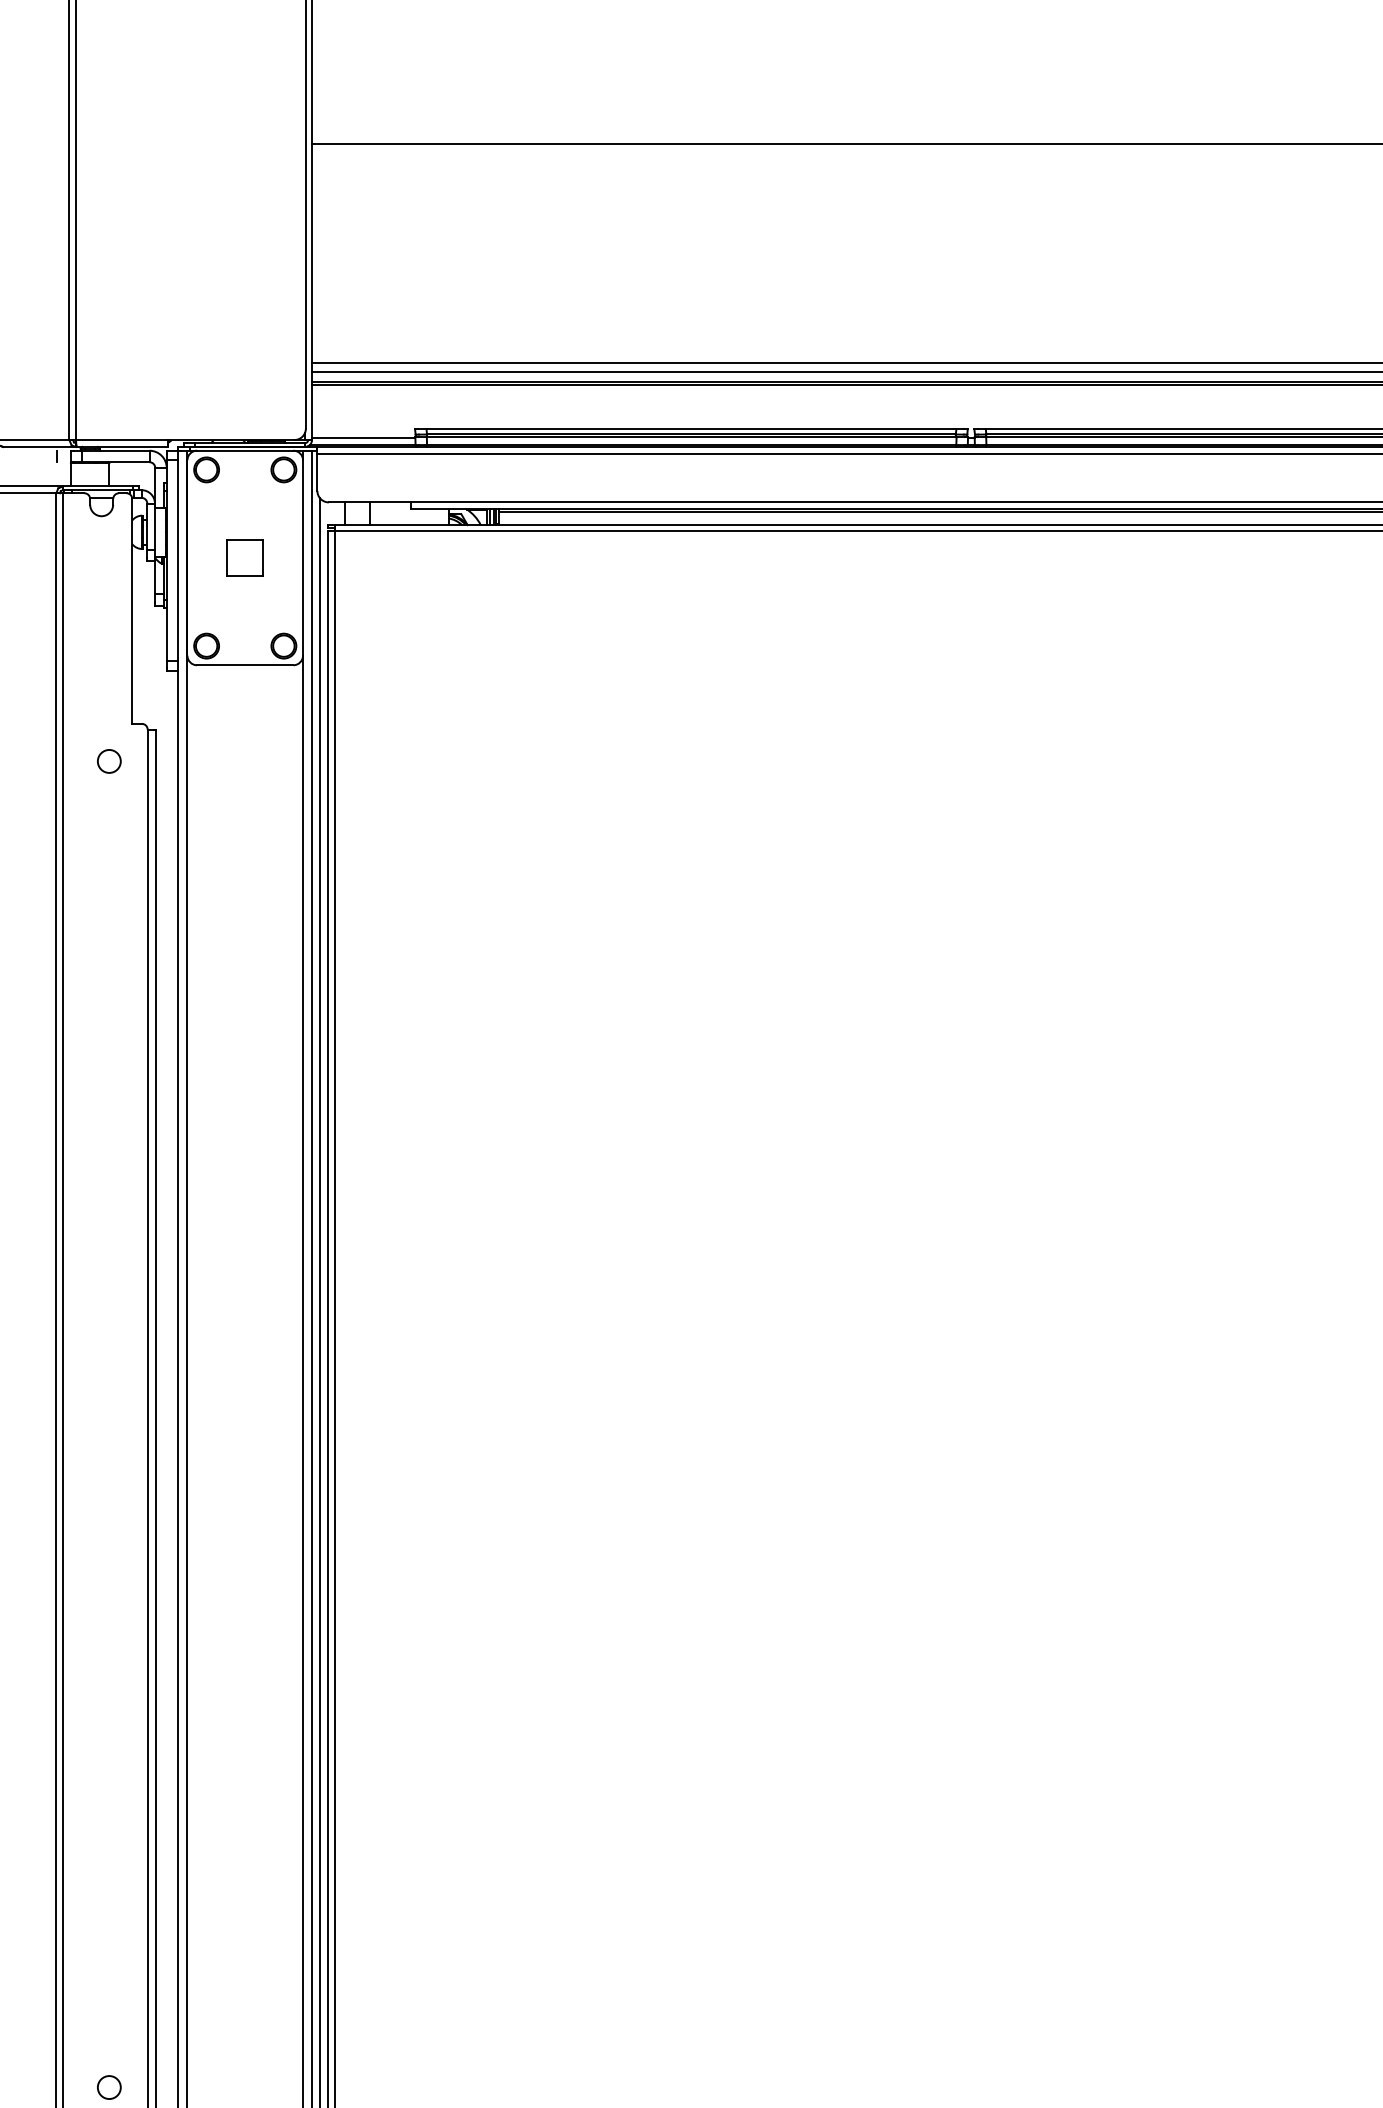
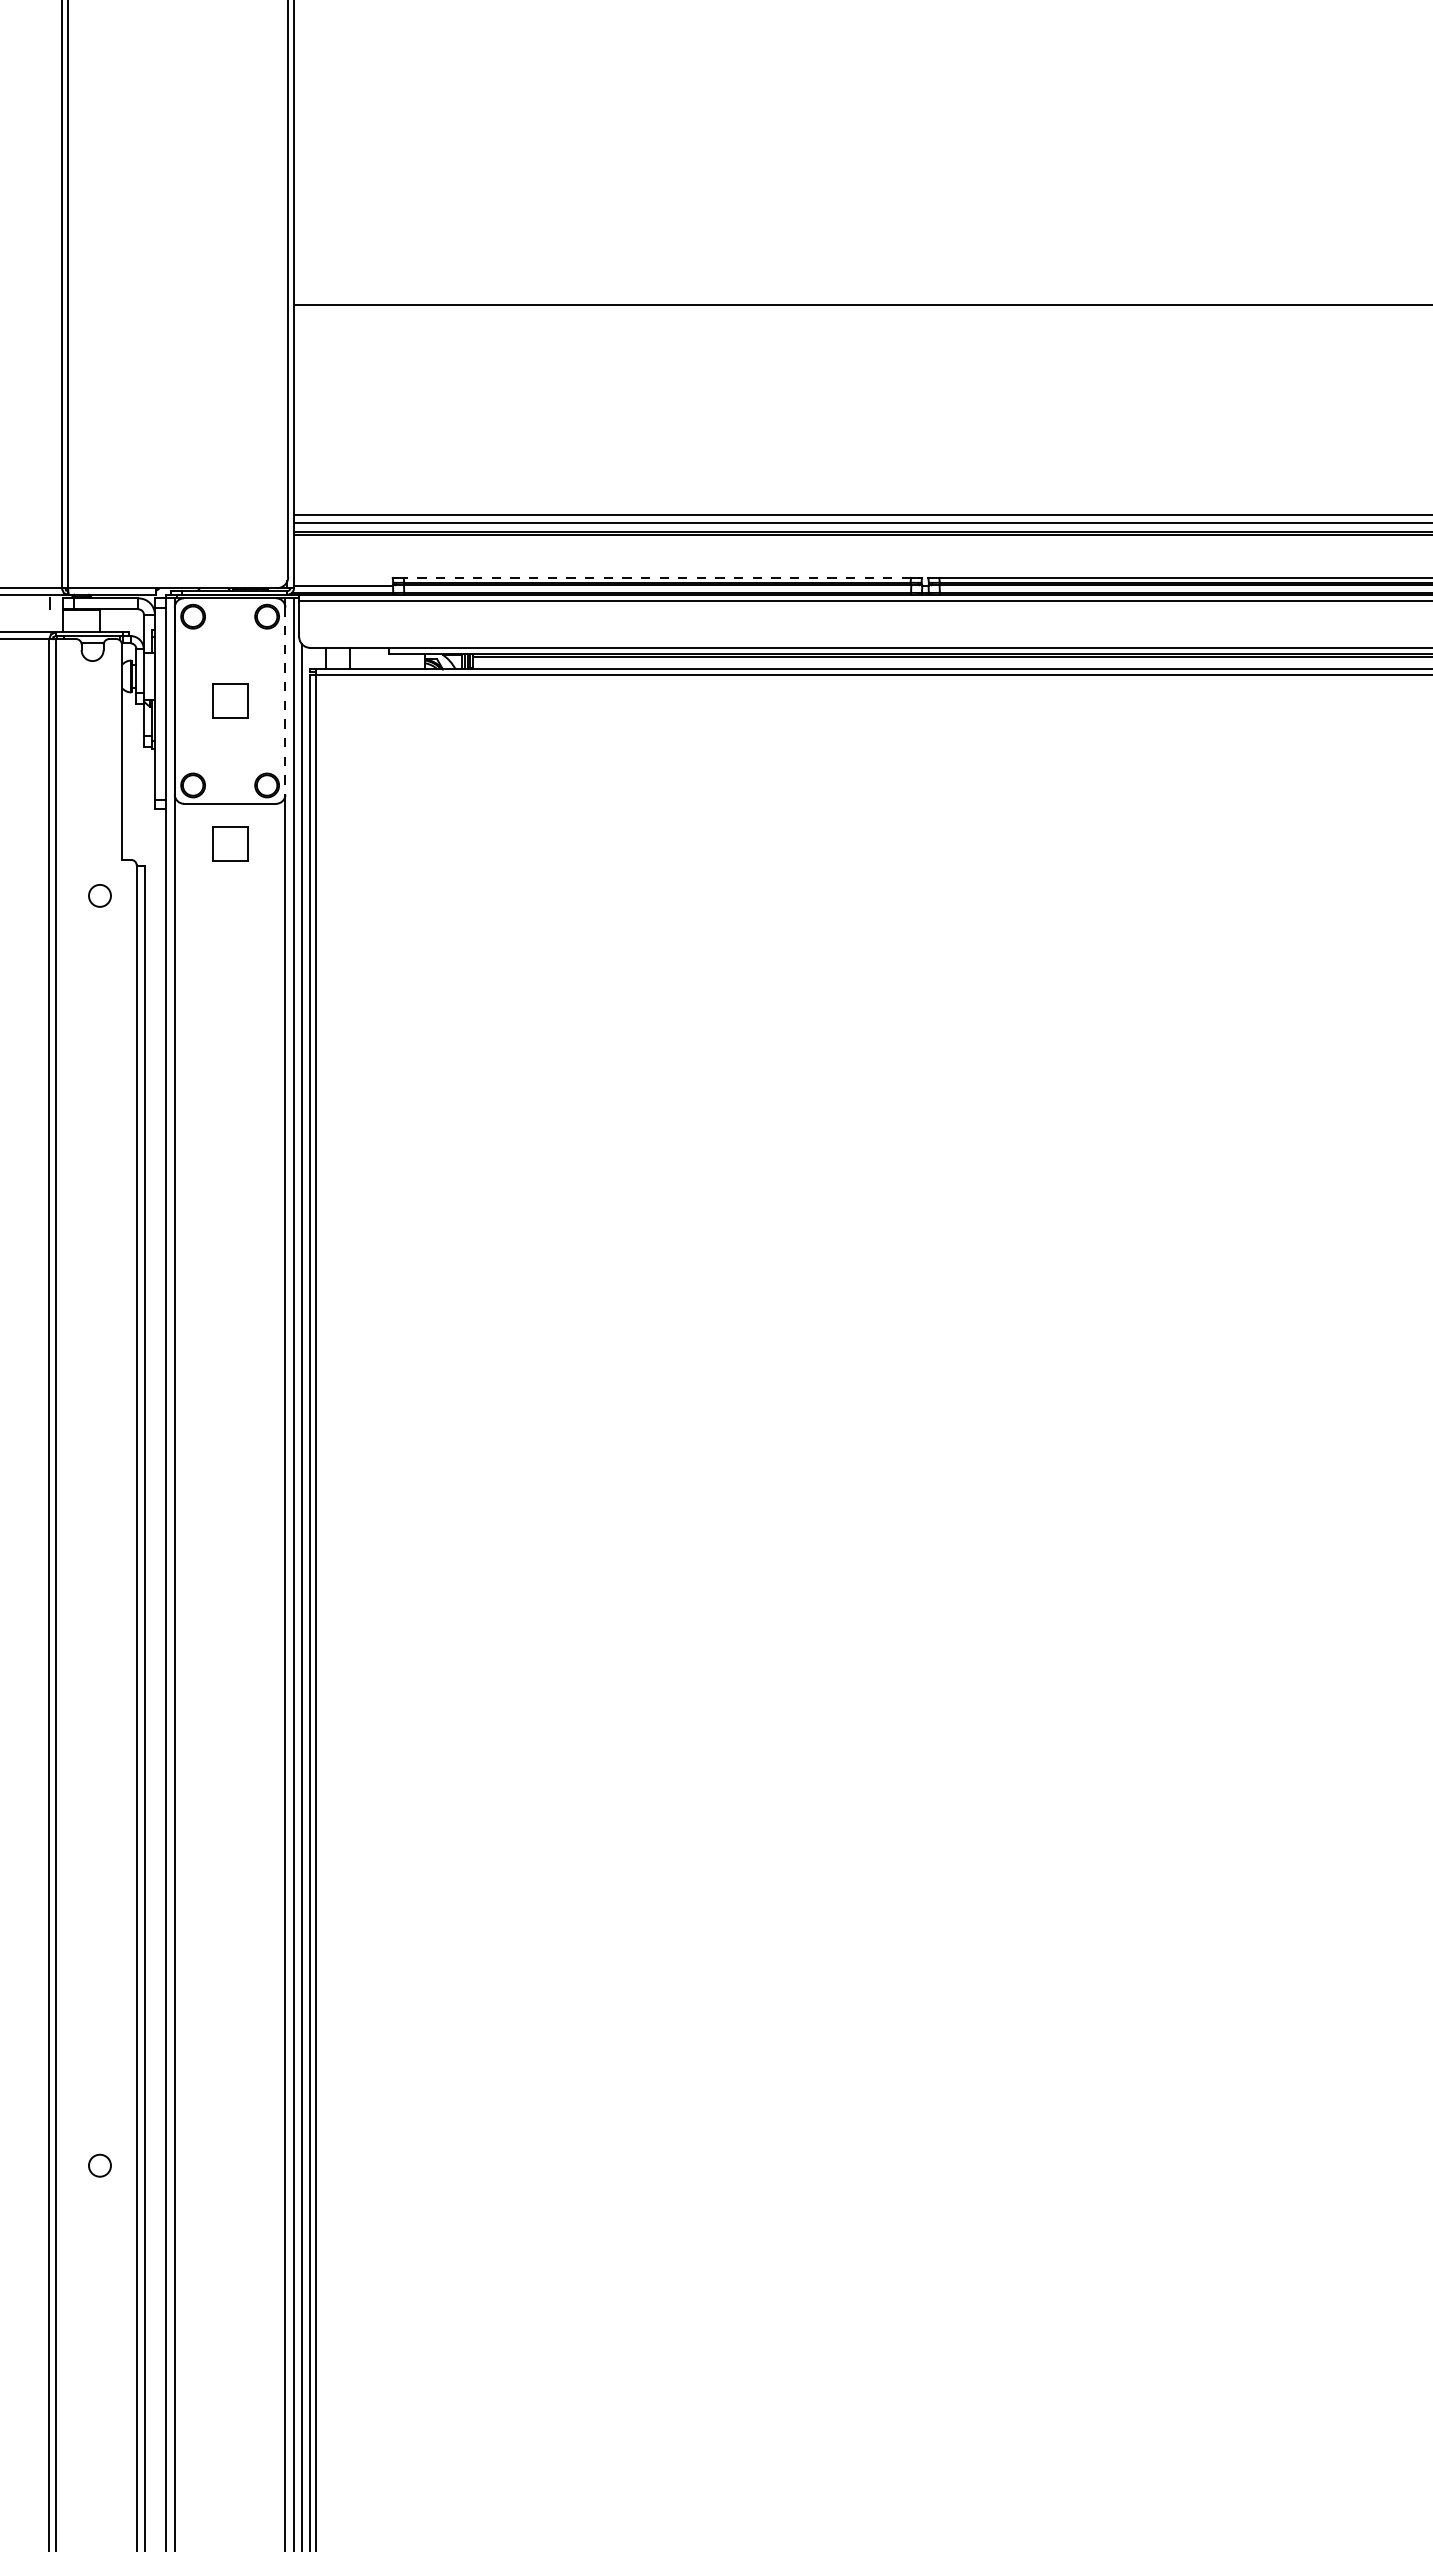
line: (691, 428) -> (657, 577), solid -> dashed
line: (303, 558) -> (285, 701), solid -> dashed
part: (245, 706) -> (230, 843), added

